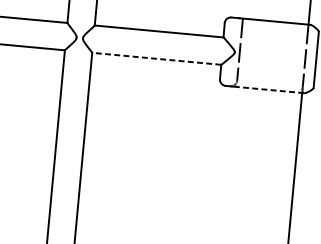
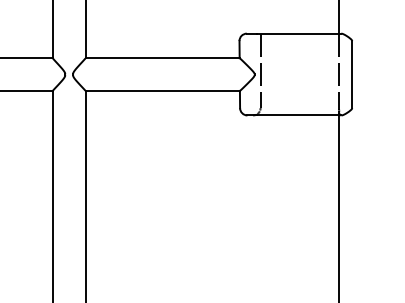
line: (156, 58) -> (162, 90), dashed -> solid
line: (268, 89) -> (298, 115), dashed -> solid

